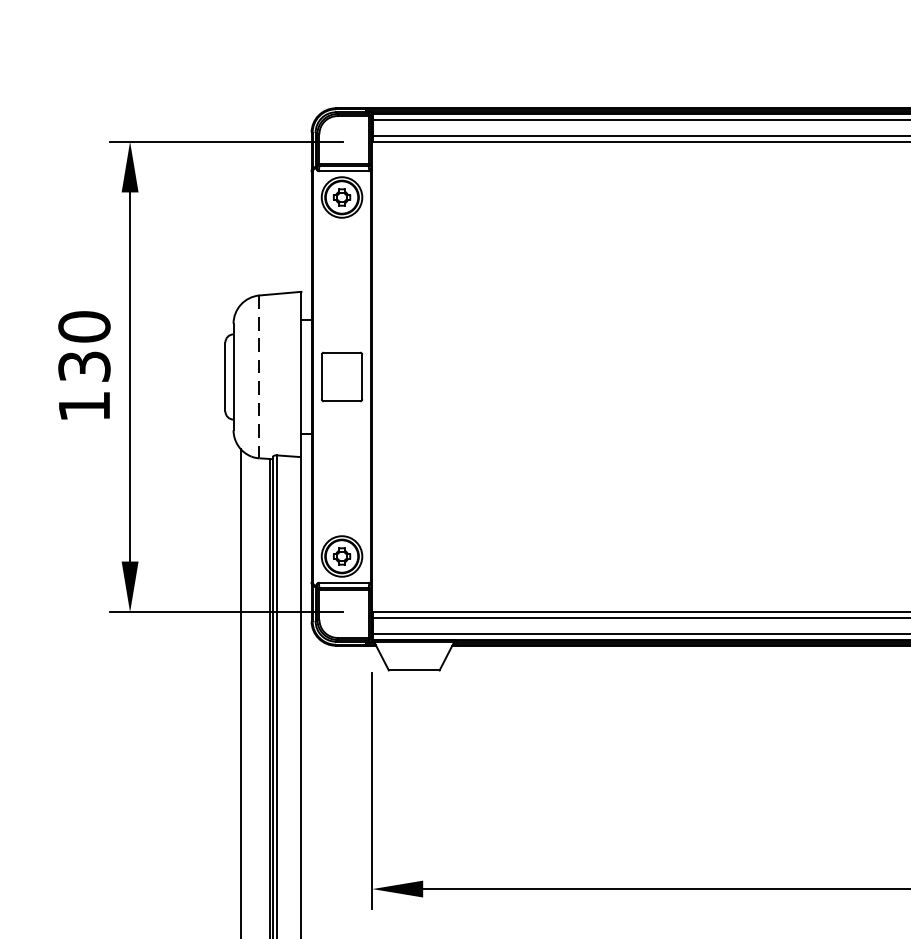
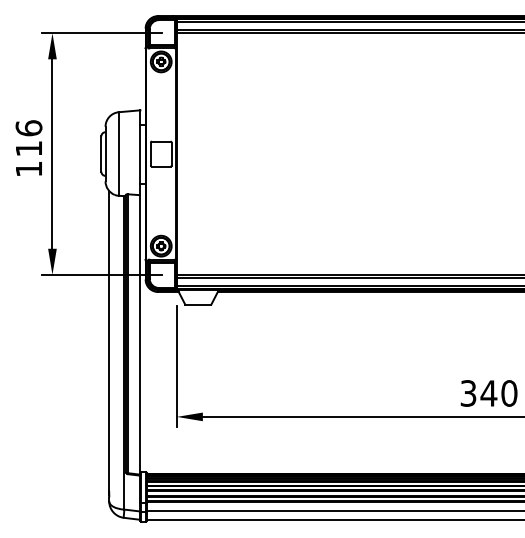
text: (83, 346) -> (28, 138), 130 -> 116
line: (258, 377) -> (118, 154), dashed -> solid

